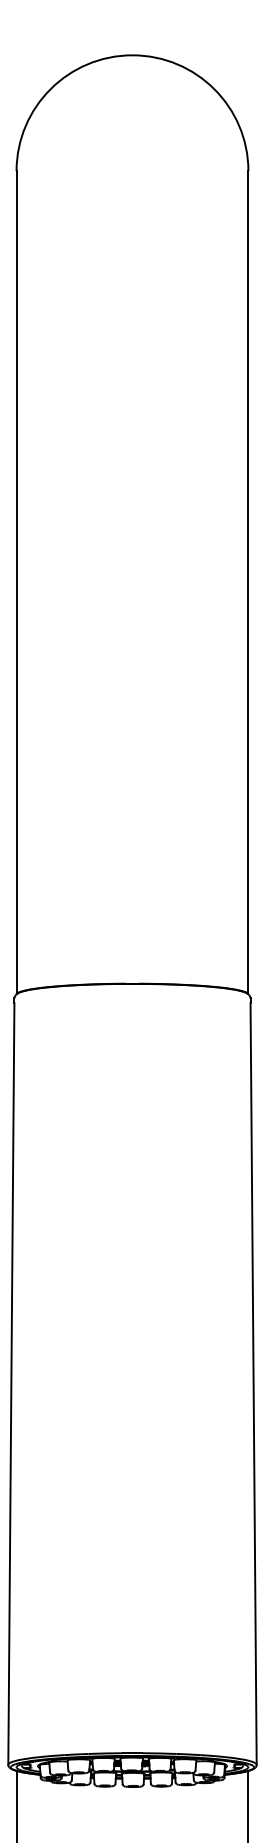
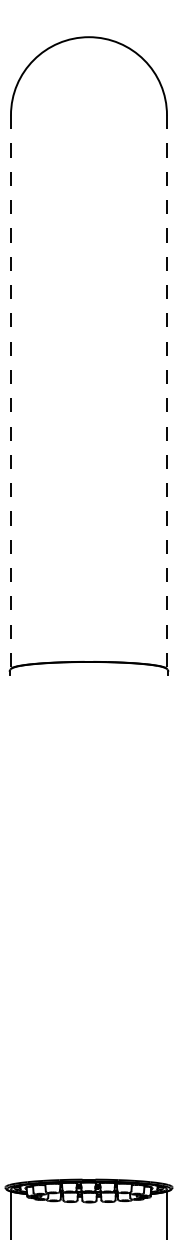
line: (17, 583) -> (11, 392), solid -> dashed
line: (247, 583) -> (166, 392), solid -> dashed
line: (11, 1384) -> (7, 931), removed
line: (253, 1384) -> (170, 931), removed

